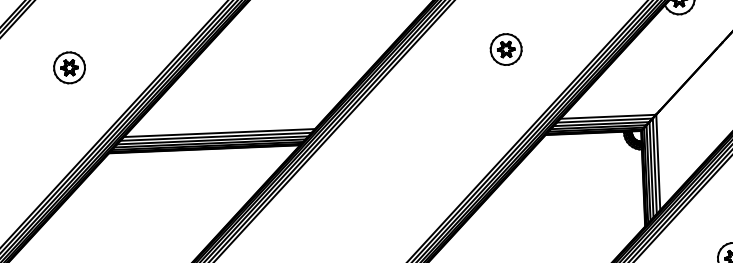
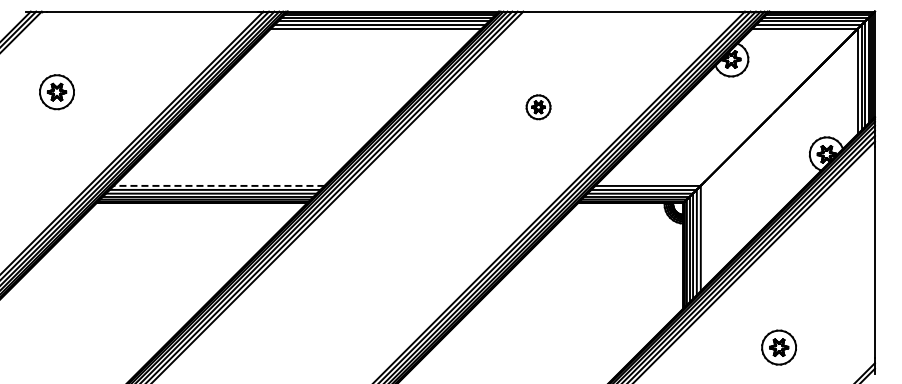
part: (506, 49) -> (538, 107), size x0.7
part: (69, 68) -> (56, 92), moved
line: (218, 132) -> (218, 185), solid -> dashed

